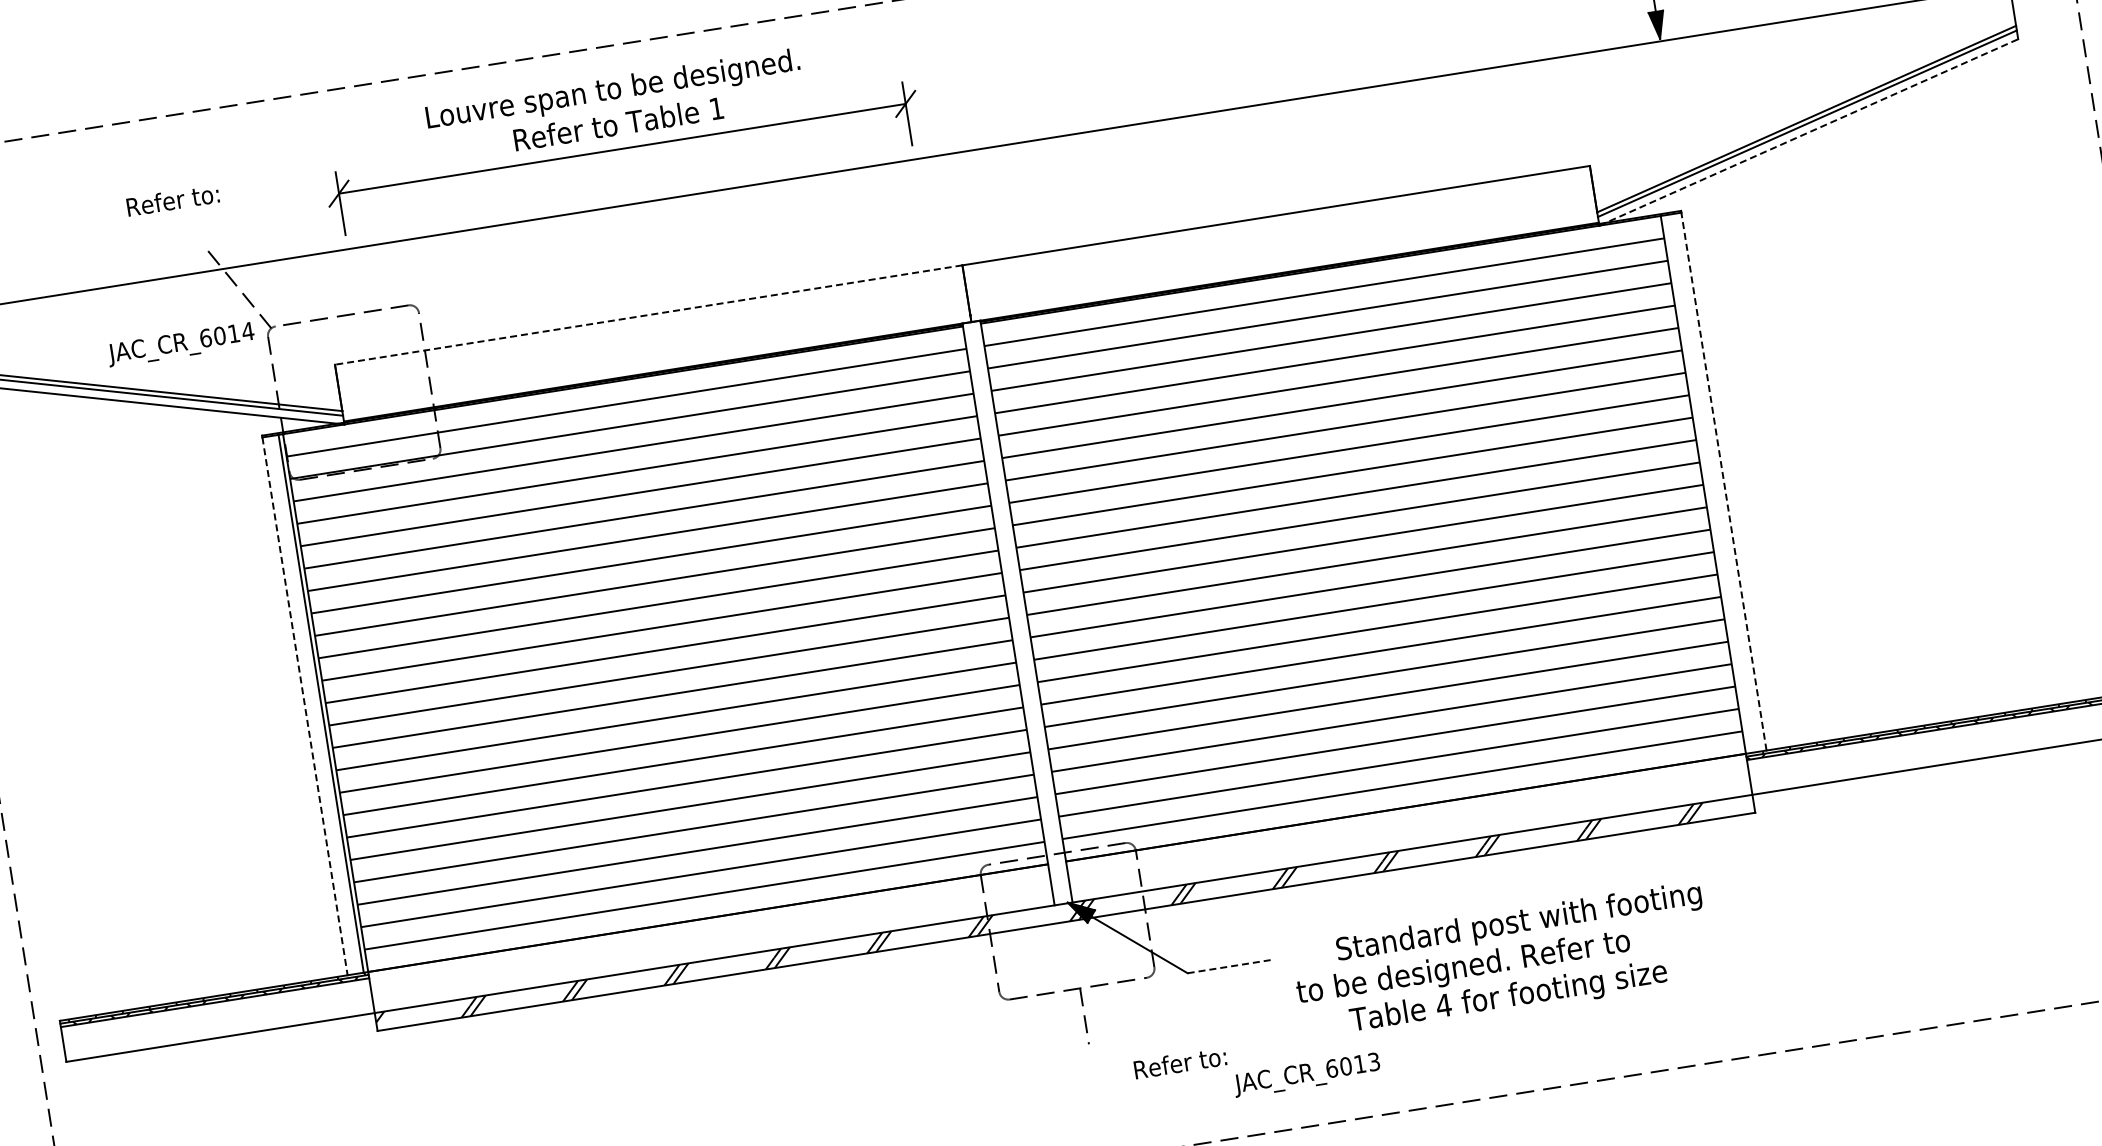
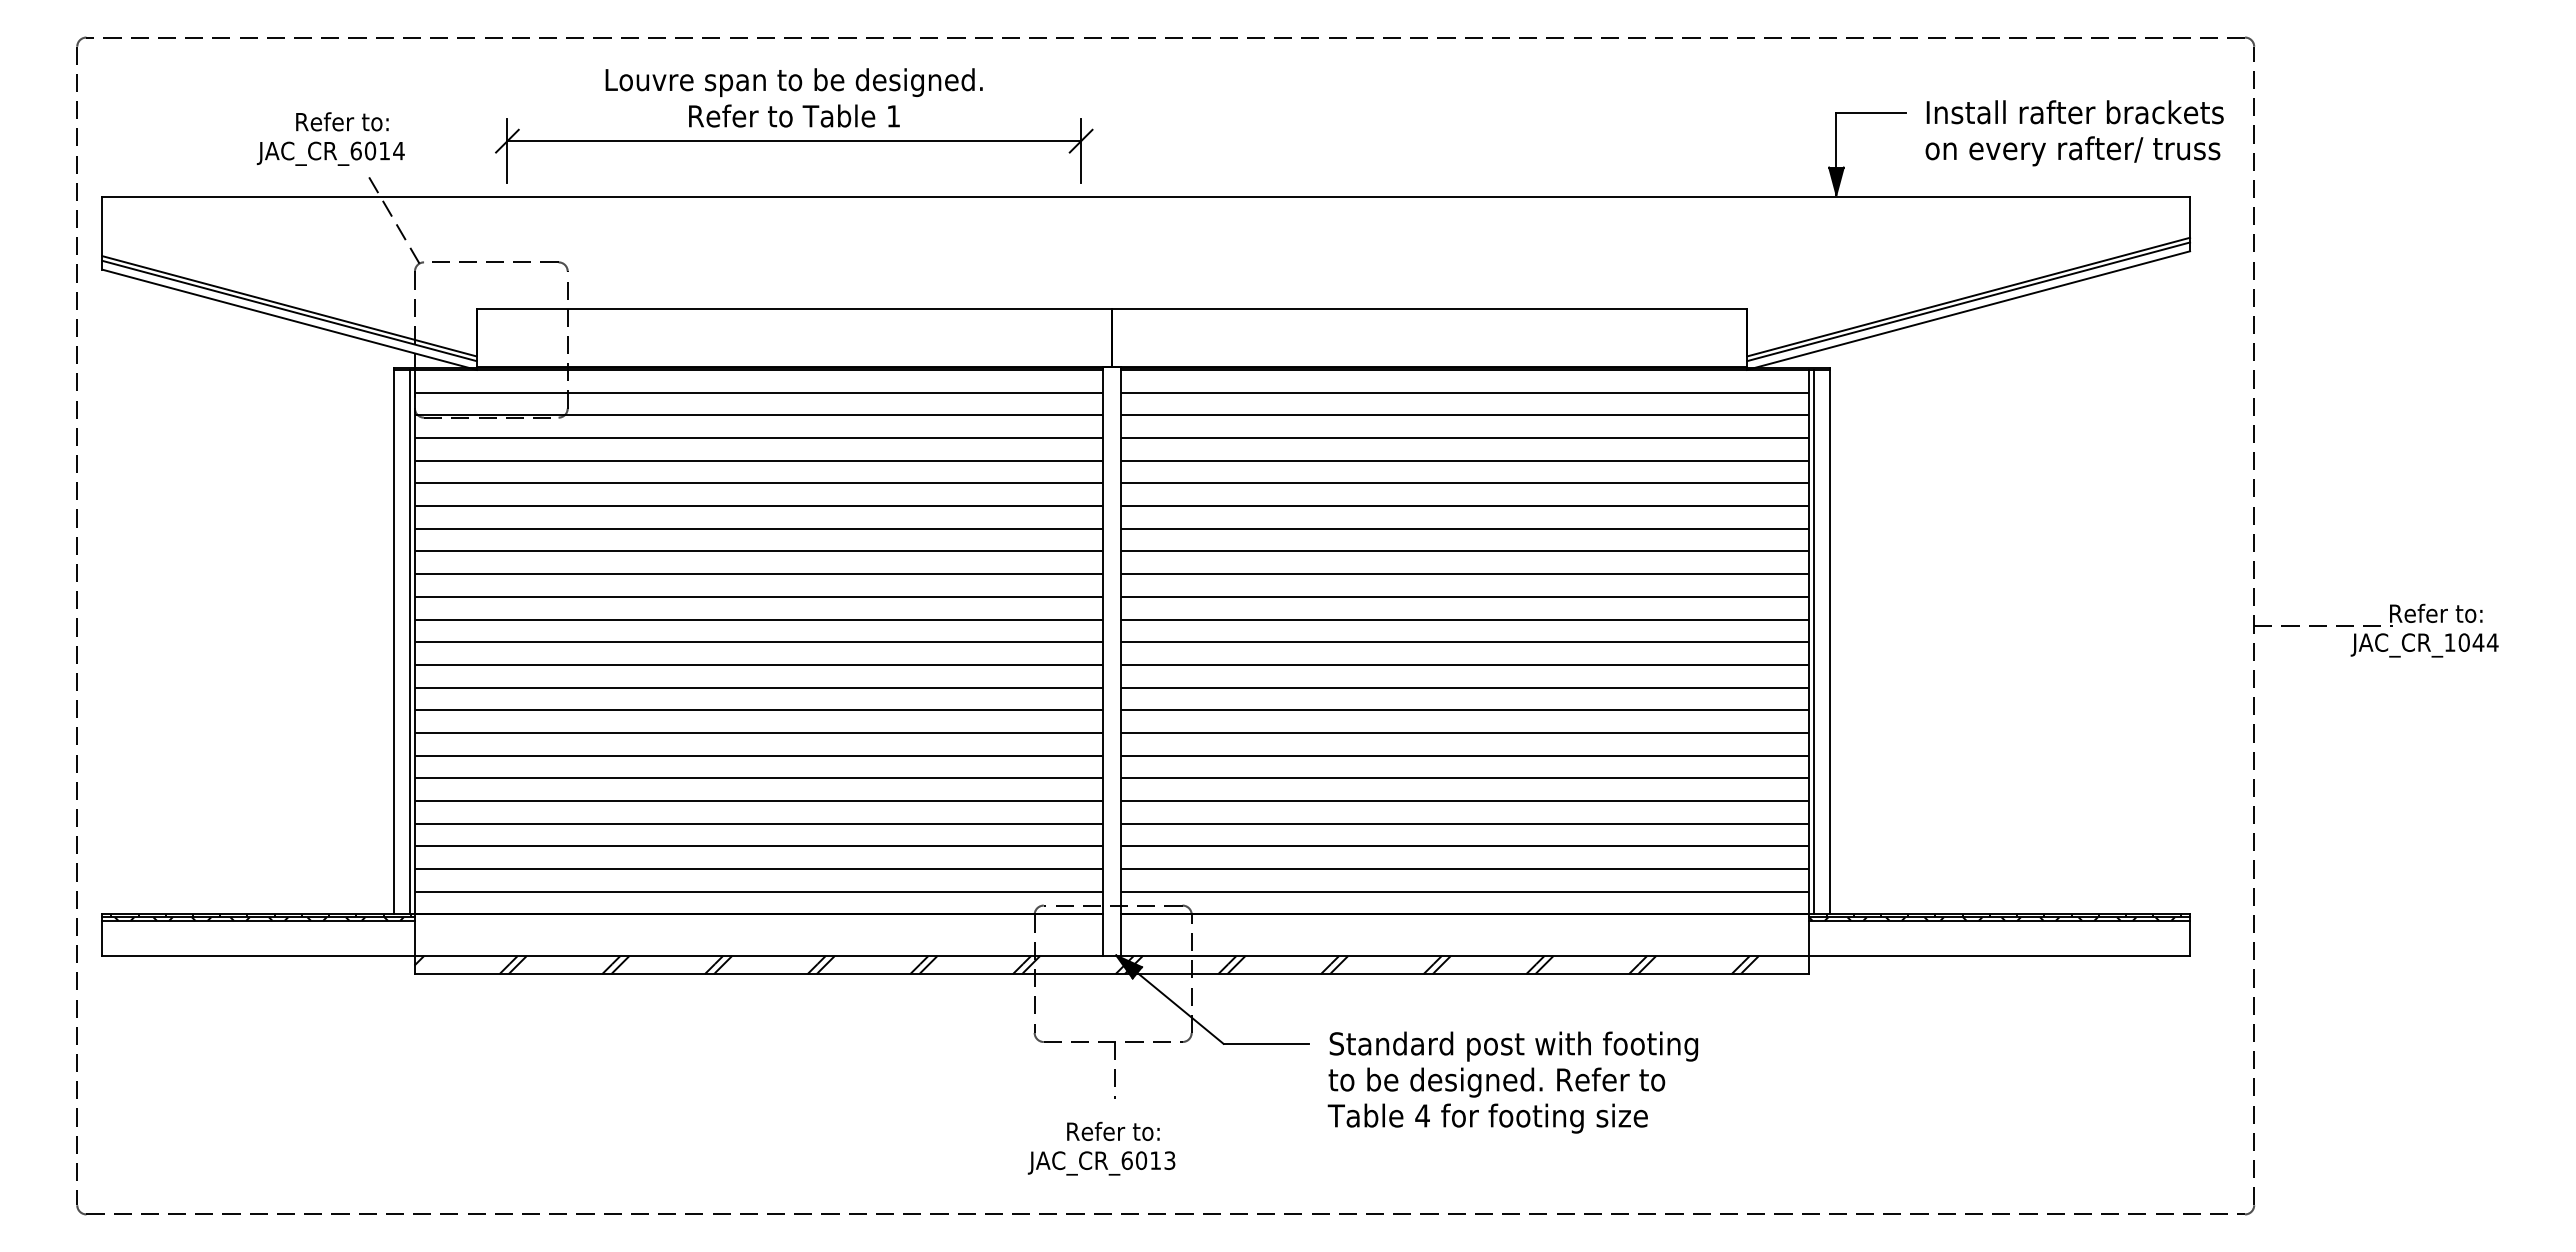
line: (1809, 132) -> (1969, 310), dashed -> solid
line: (648, 315) -> (794, 309), dashed -> solid
text: (180, 344) -> (330, 153), moved
line: (1724, 480) -> (1830, 641), dashed -> solid
line: (1707, 483) -> (1813, 641), added
line: (304, 706) -> (393, 642), dashed -> solid
text: (1518, 923) -> (1513, 1046), moved
line: (1229, 966) -> (1266, 1043), dashed -> solid
text: (1508, 997) -> (1487, 1118), moved
text: (1180, 1062) -> (1113, 1130), moved
text: (1306, 1075) -> (1101, 1163), moved

